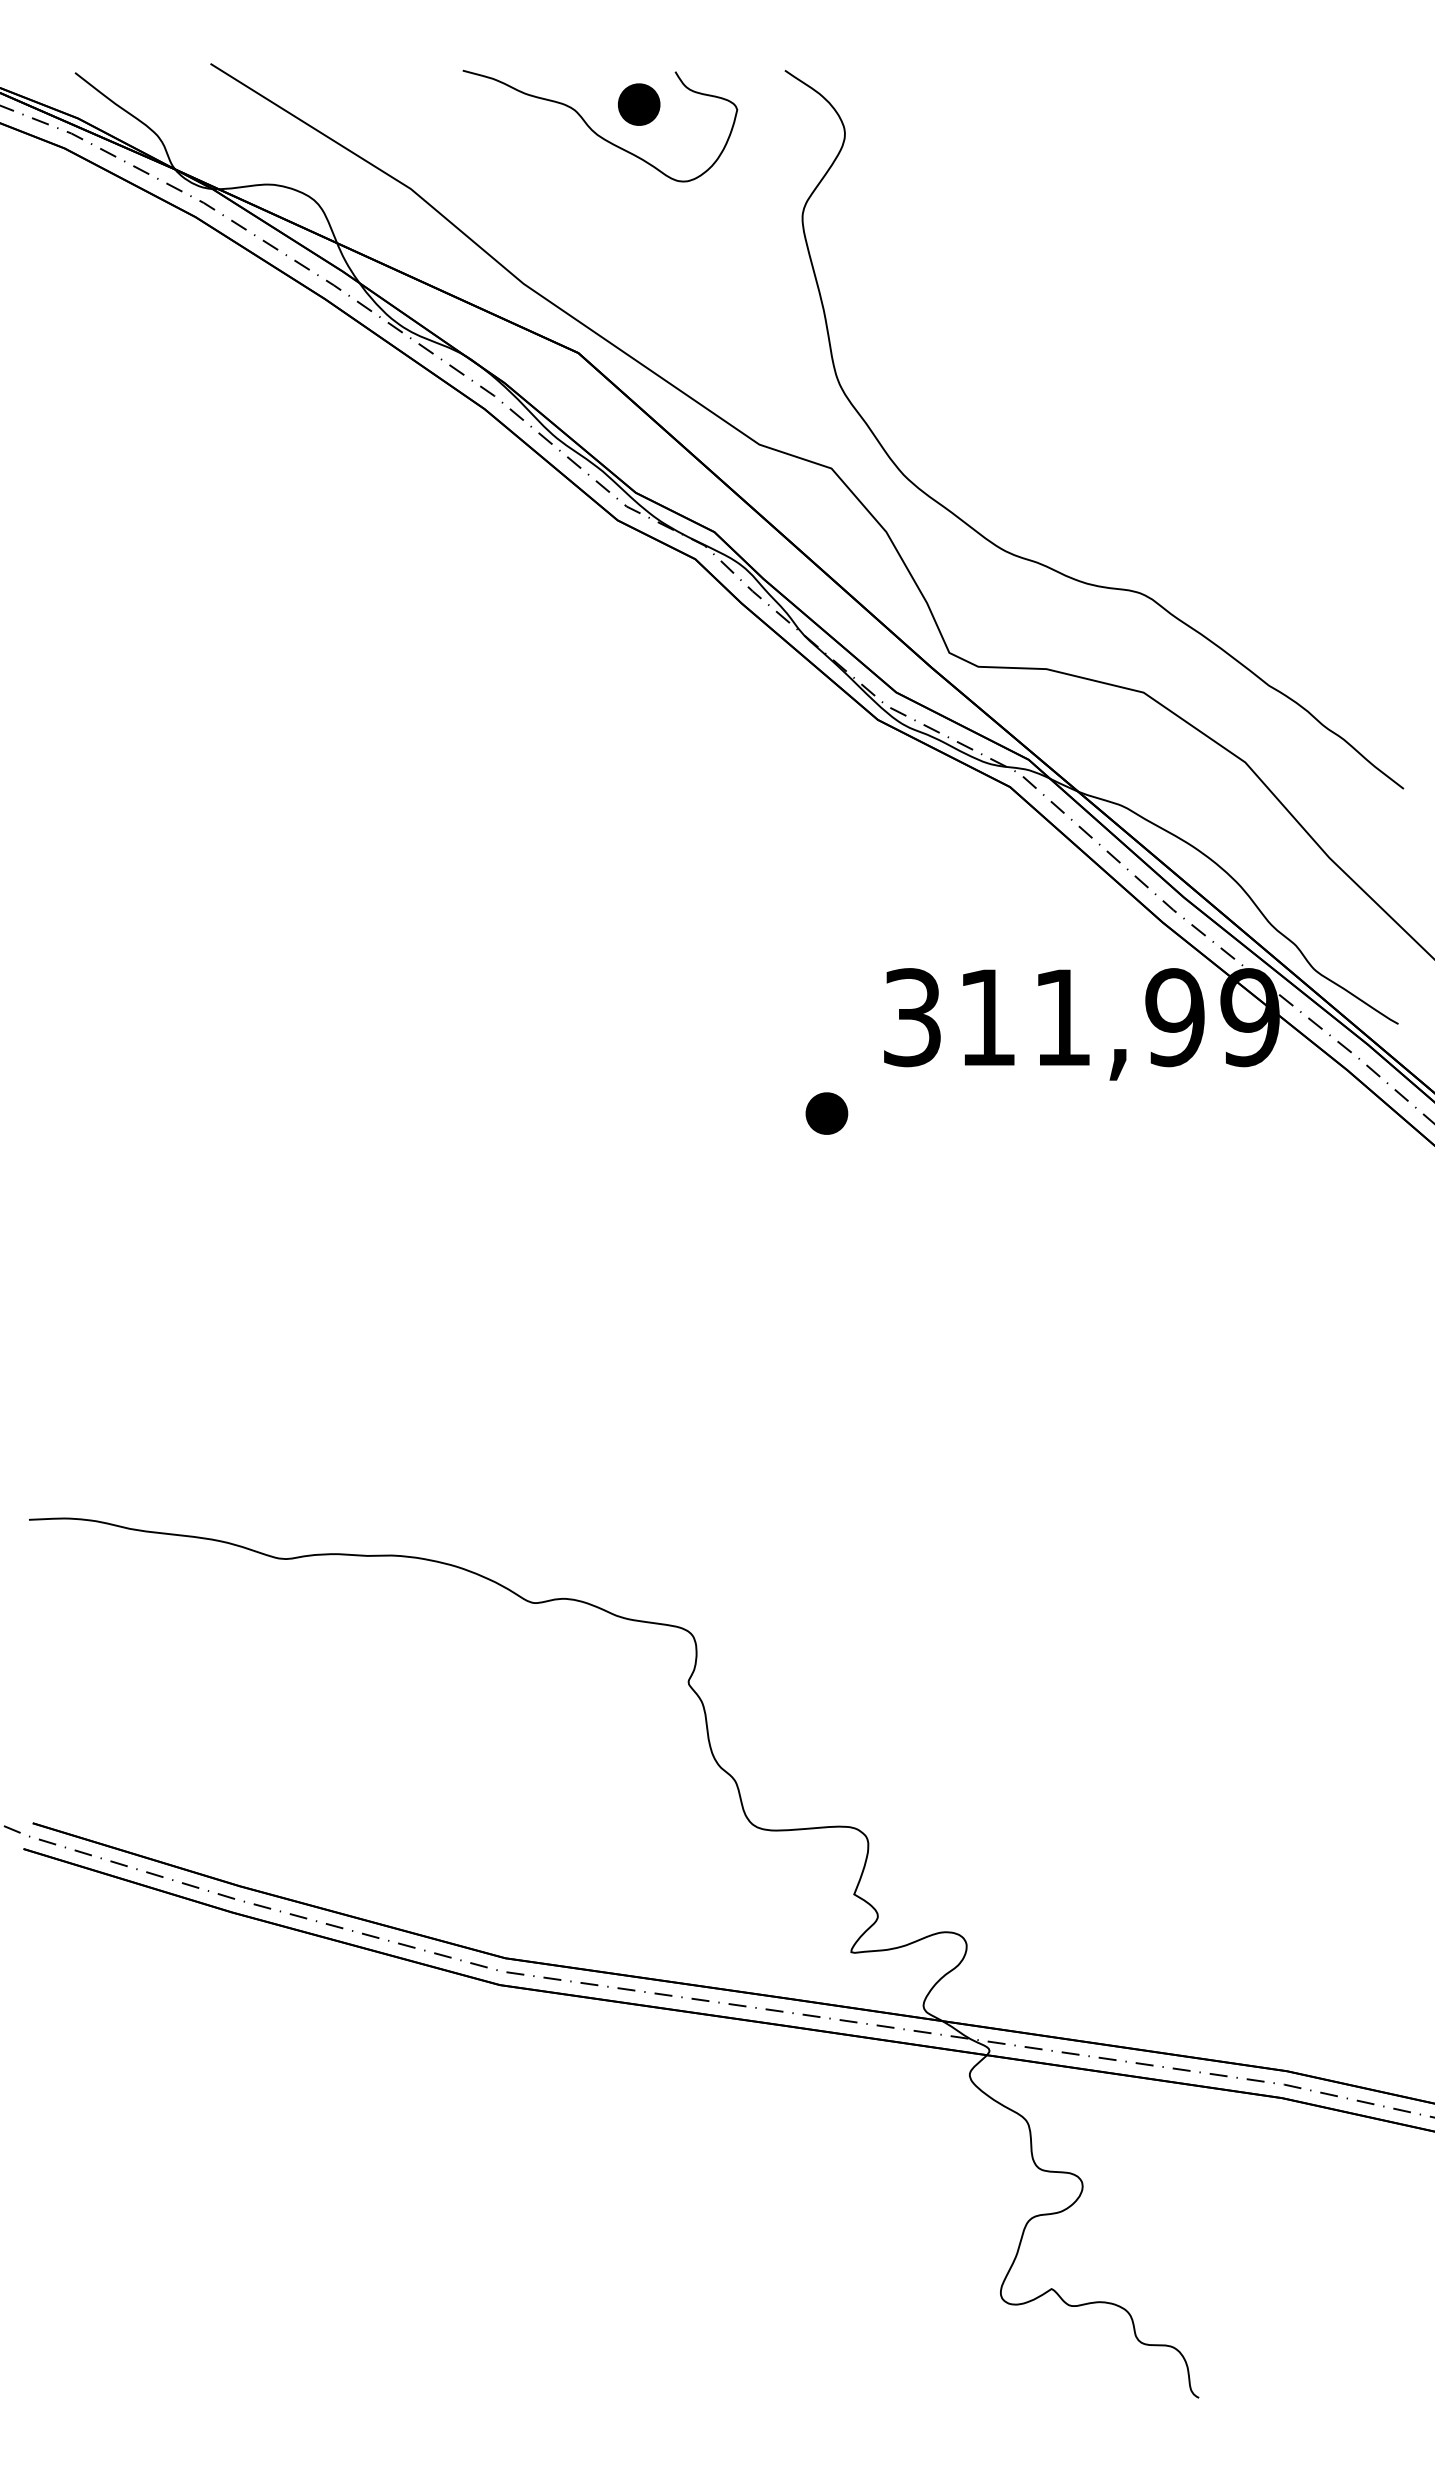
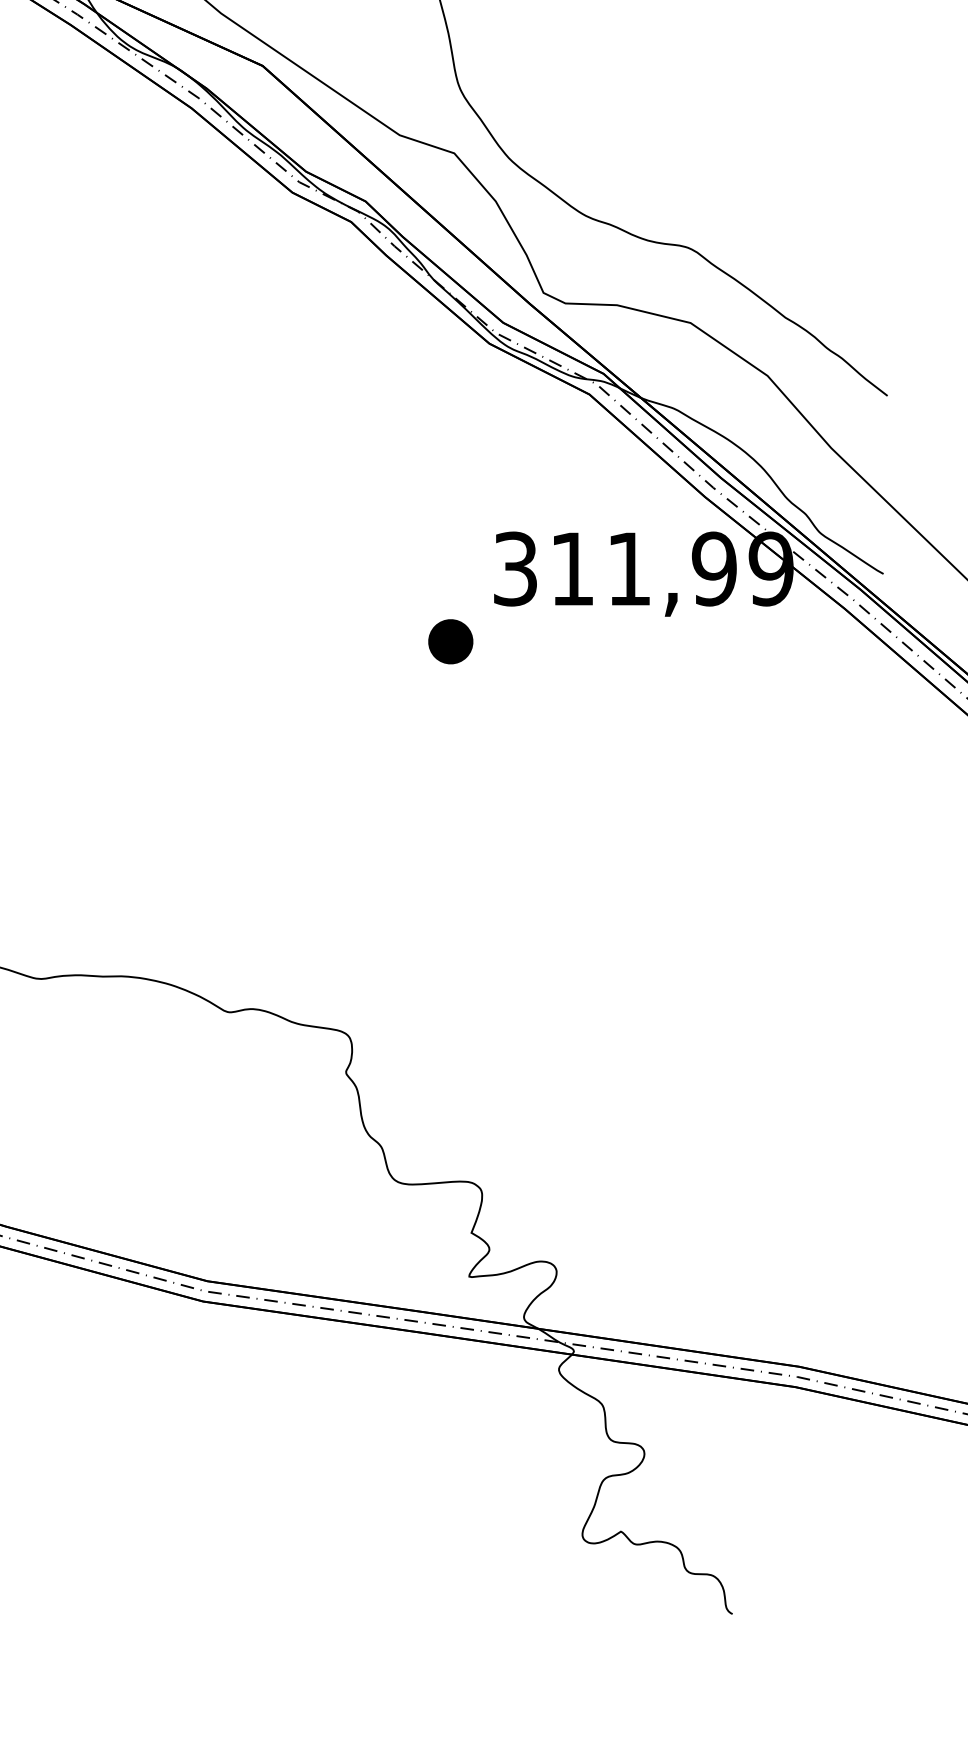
part: (826, 1113) -> (450, 641), size x1.4

